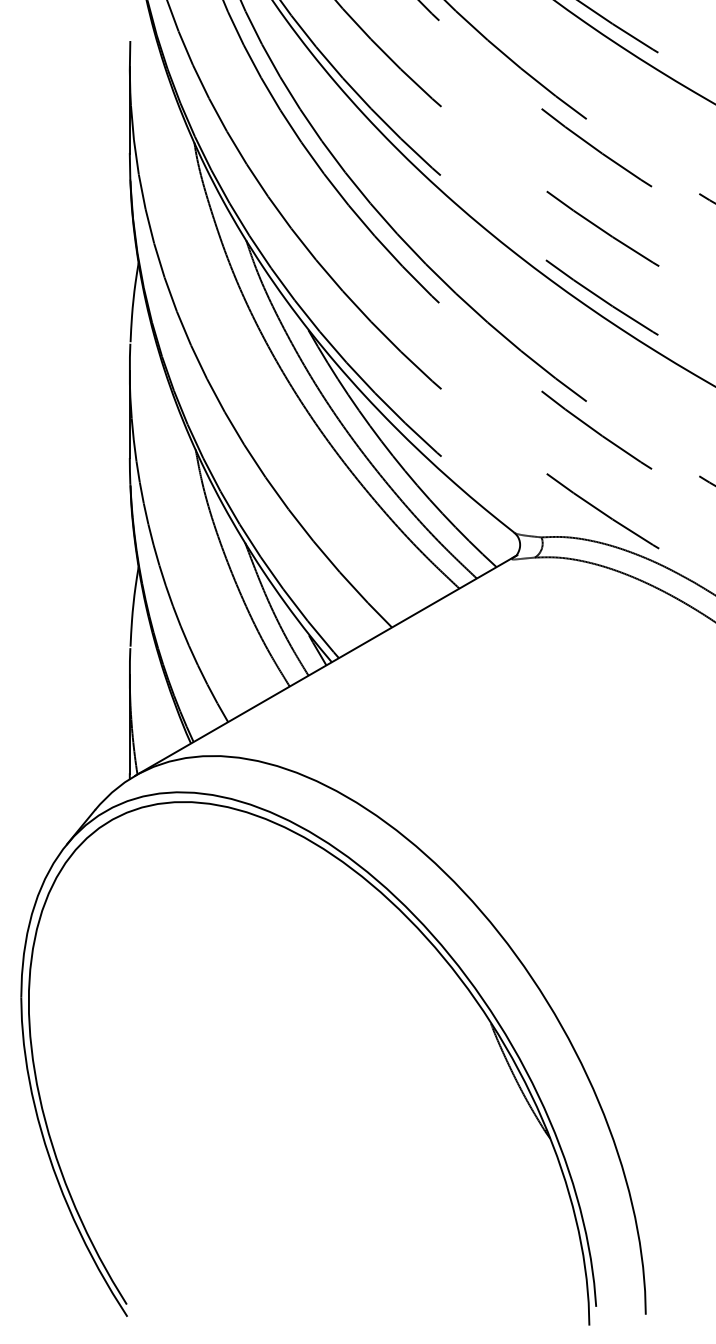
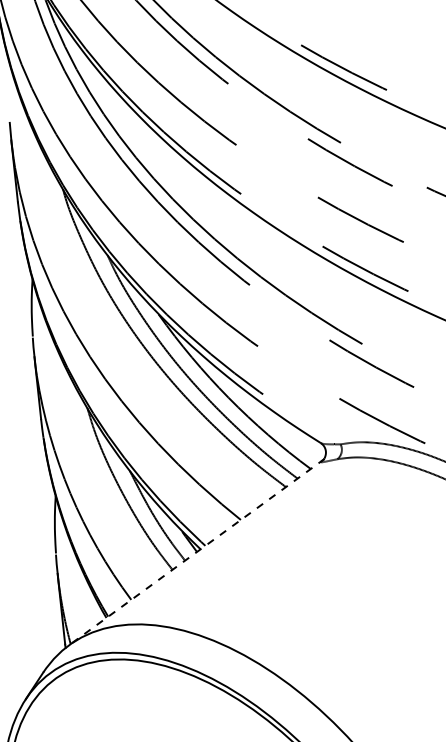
line: (326, 665) -> (197, 552), solid -> dashed

